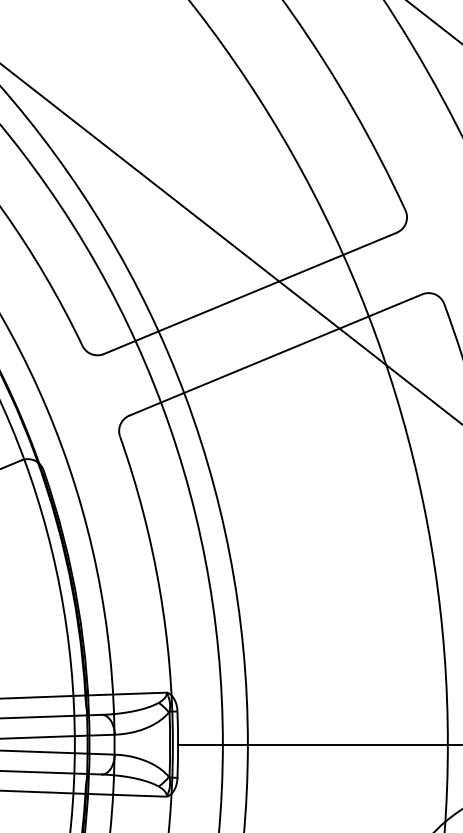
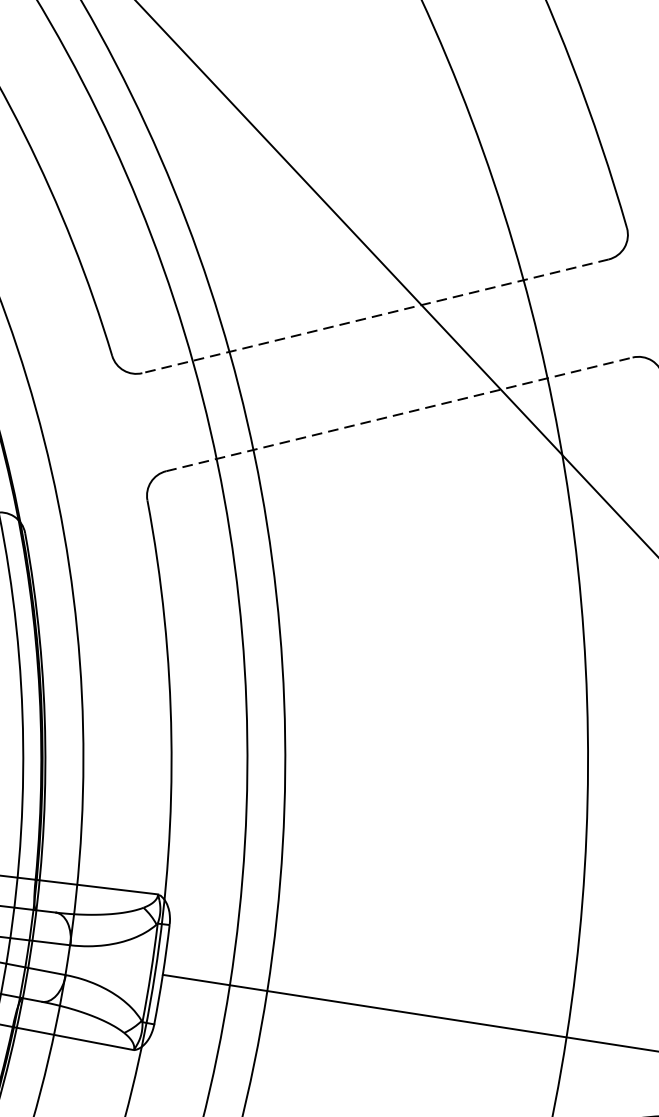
line: (249, 293) -> (374, 316), solid -> dashed
line: (276, 354) -> (400, 413), solid -> dashed

